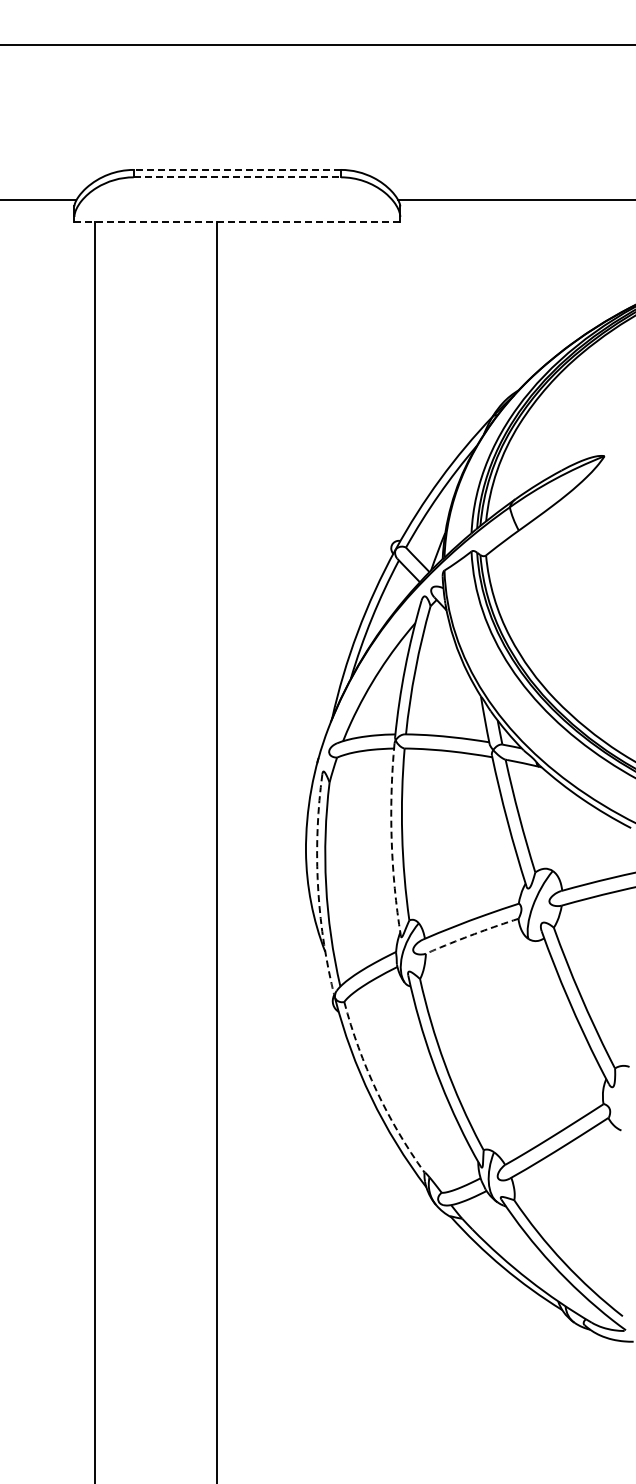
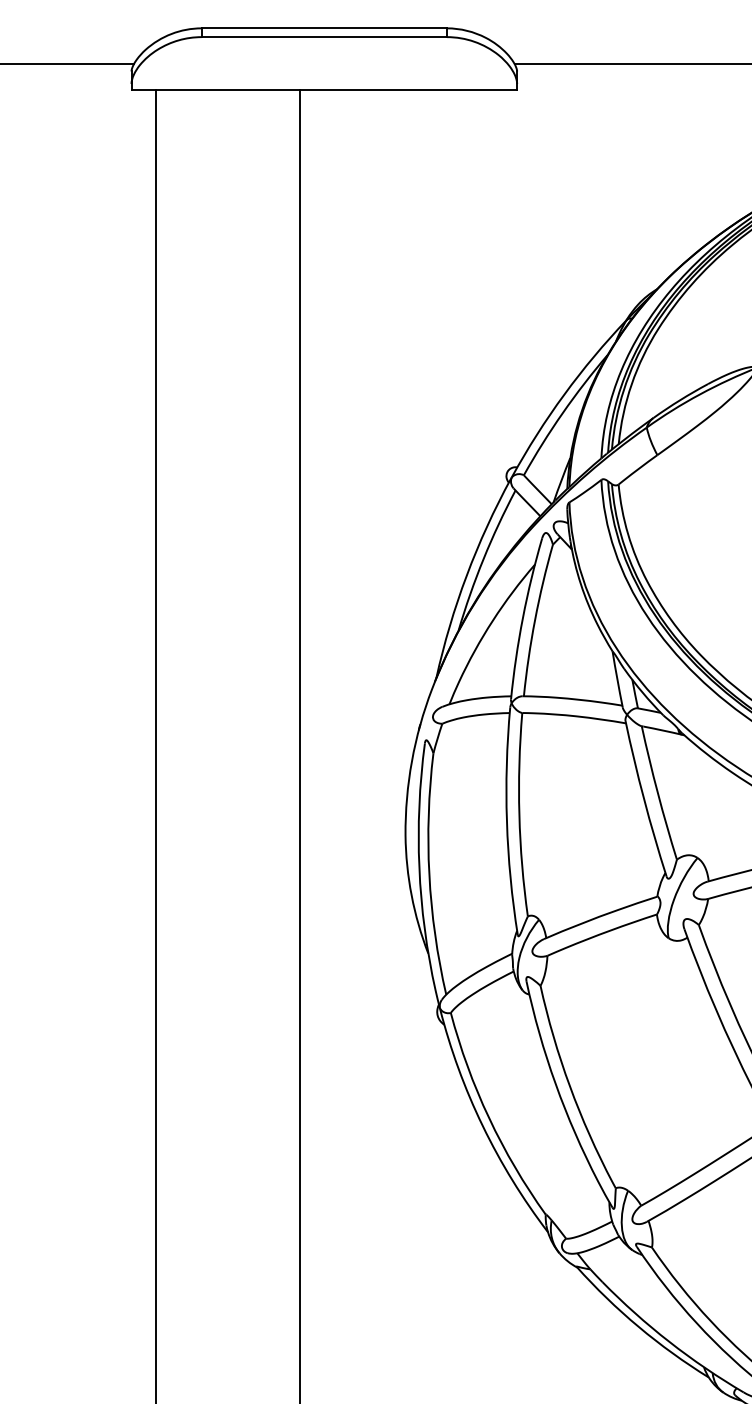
line: (237, 169) -> (324, 27), dashed -> solid
line: (237, 177) -> (324, 37), dashed -> solid
line: (237, 222) -> (324, 90), dashed -> solid
line: (391, 840) -> (506, 821), dashed -> solid
line: (318, 889) -> (420, 879), dashed -> solid
line: (468, 936) -> (597, 935), dashed -> solid
line: (376, 1090) -> (488, 1117), dashed -> solid

